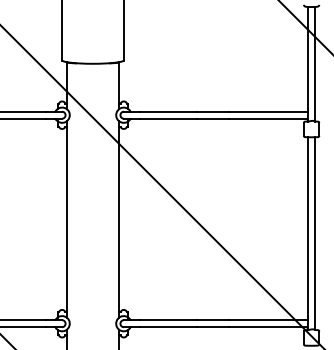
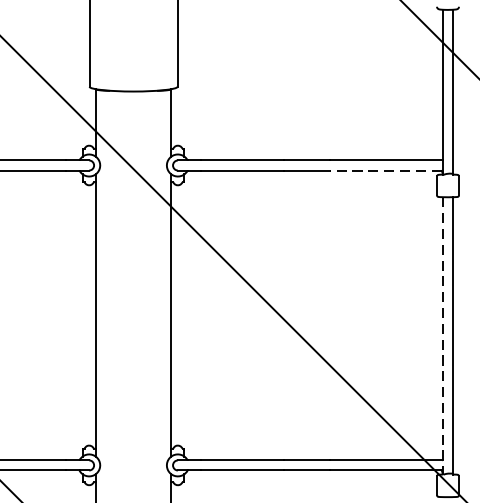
line: (268, 118) -> (386, 170), solid -> dashed
line: (308, 234) -> (443, 337), solid -> dashed

